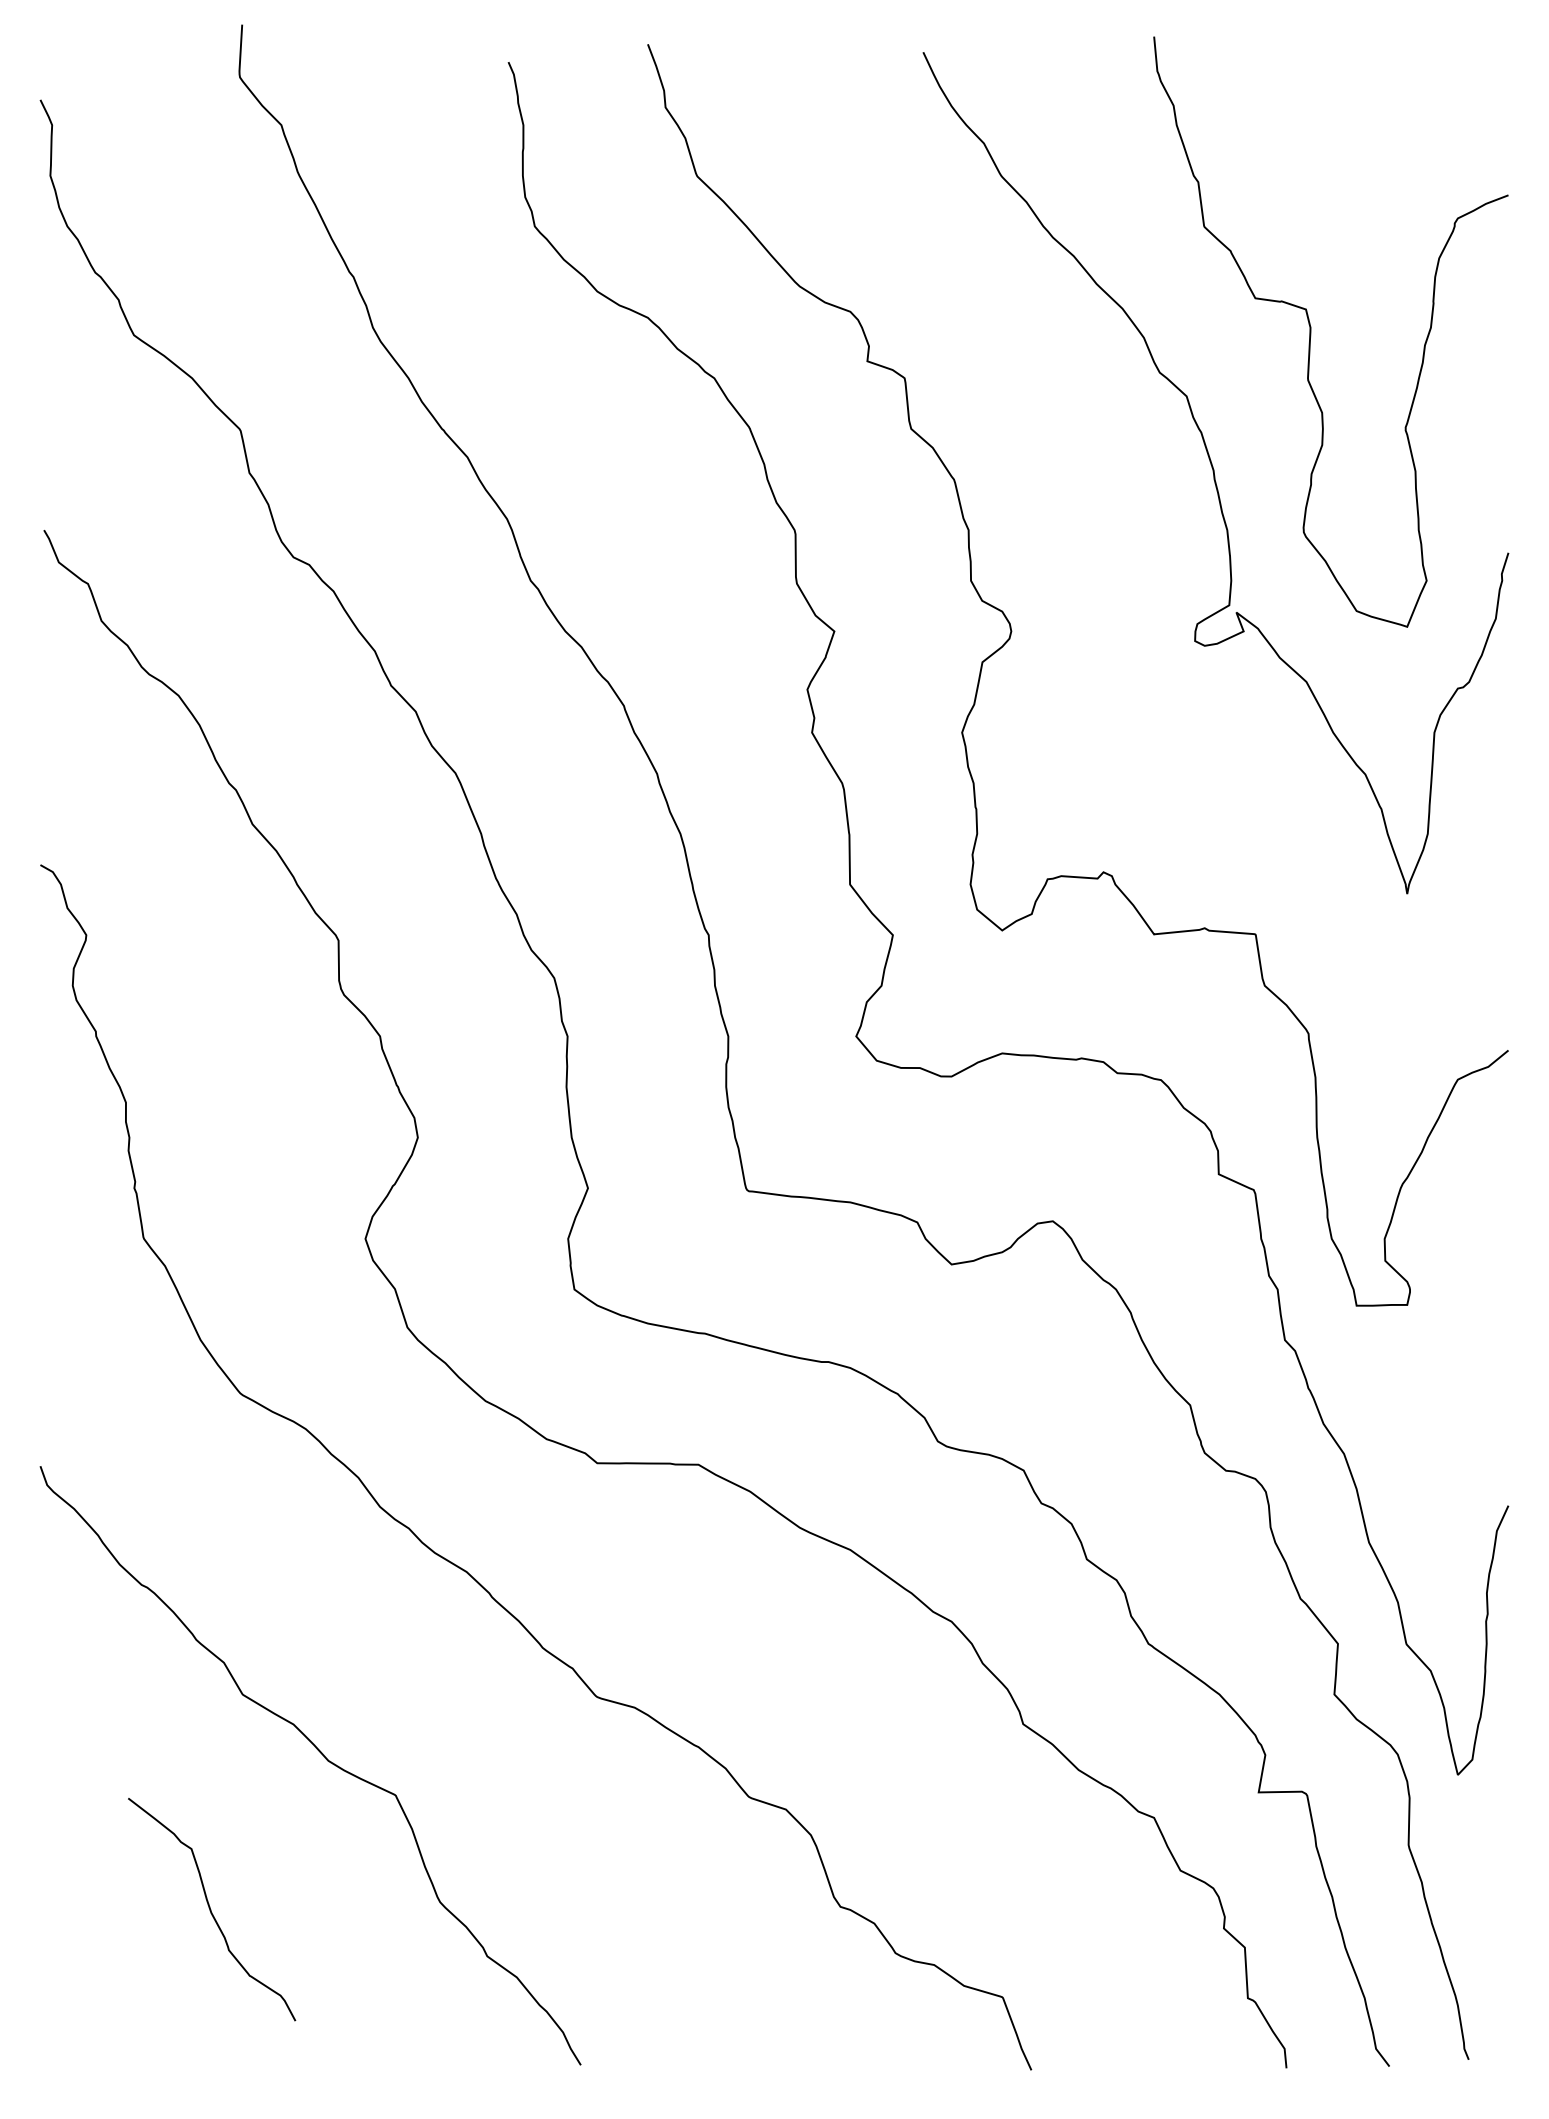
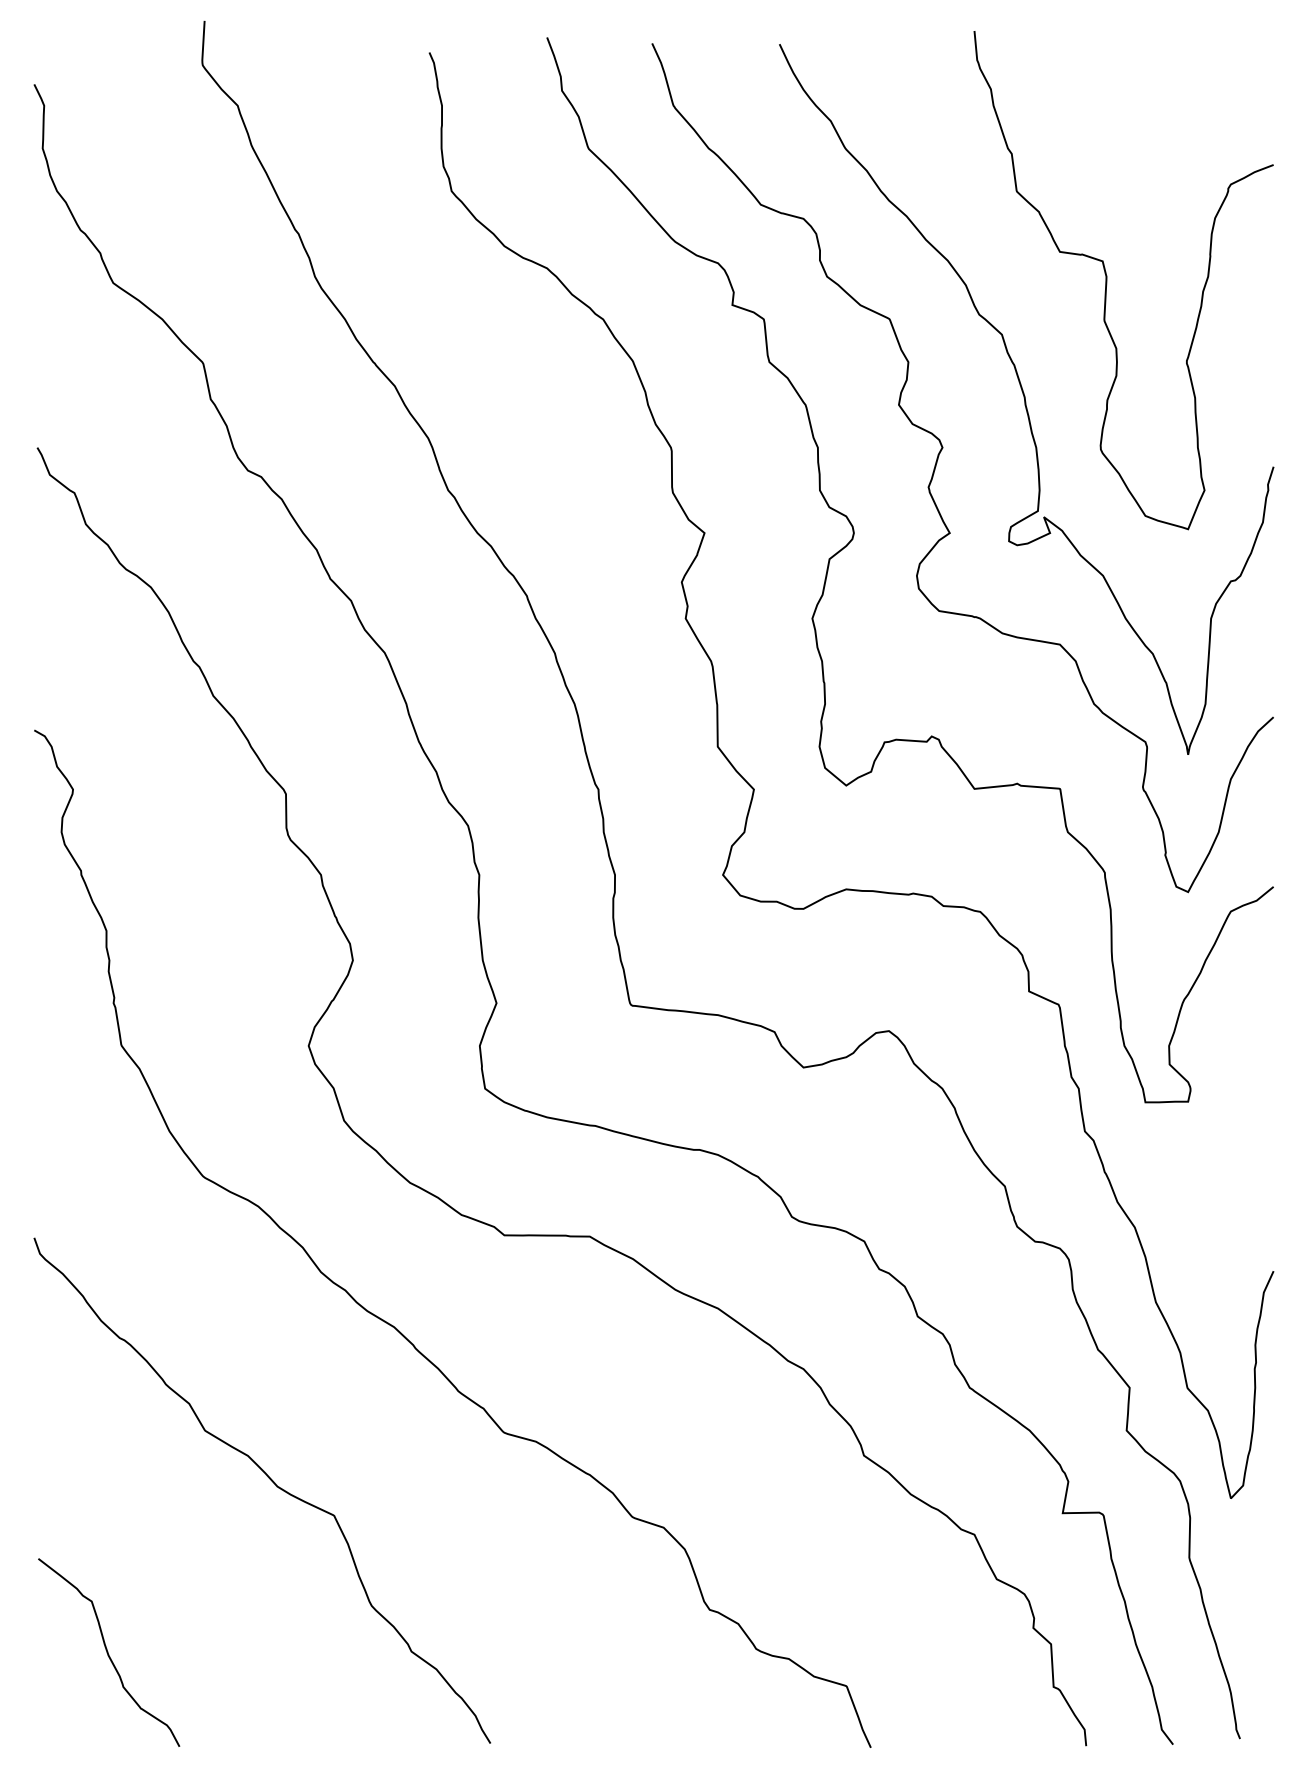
curve: (1110, 547) -> (937, 462), added
curve: (211, 1909) -> (108, 1652), moved

